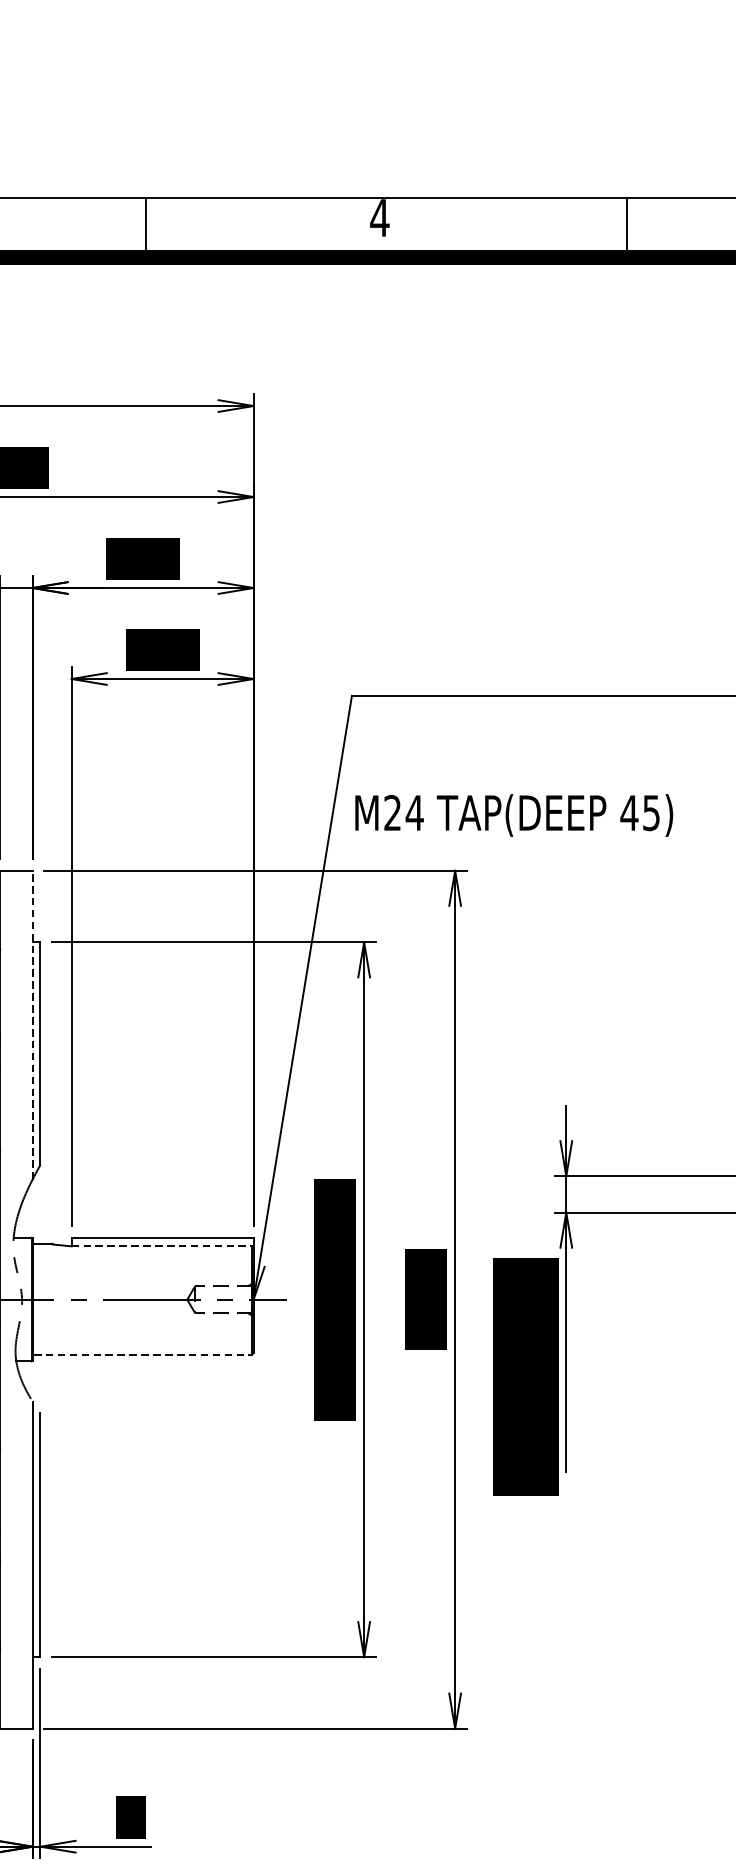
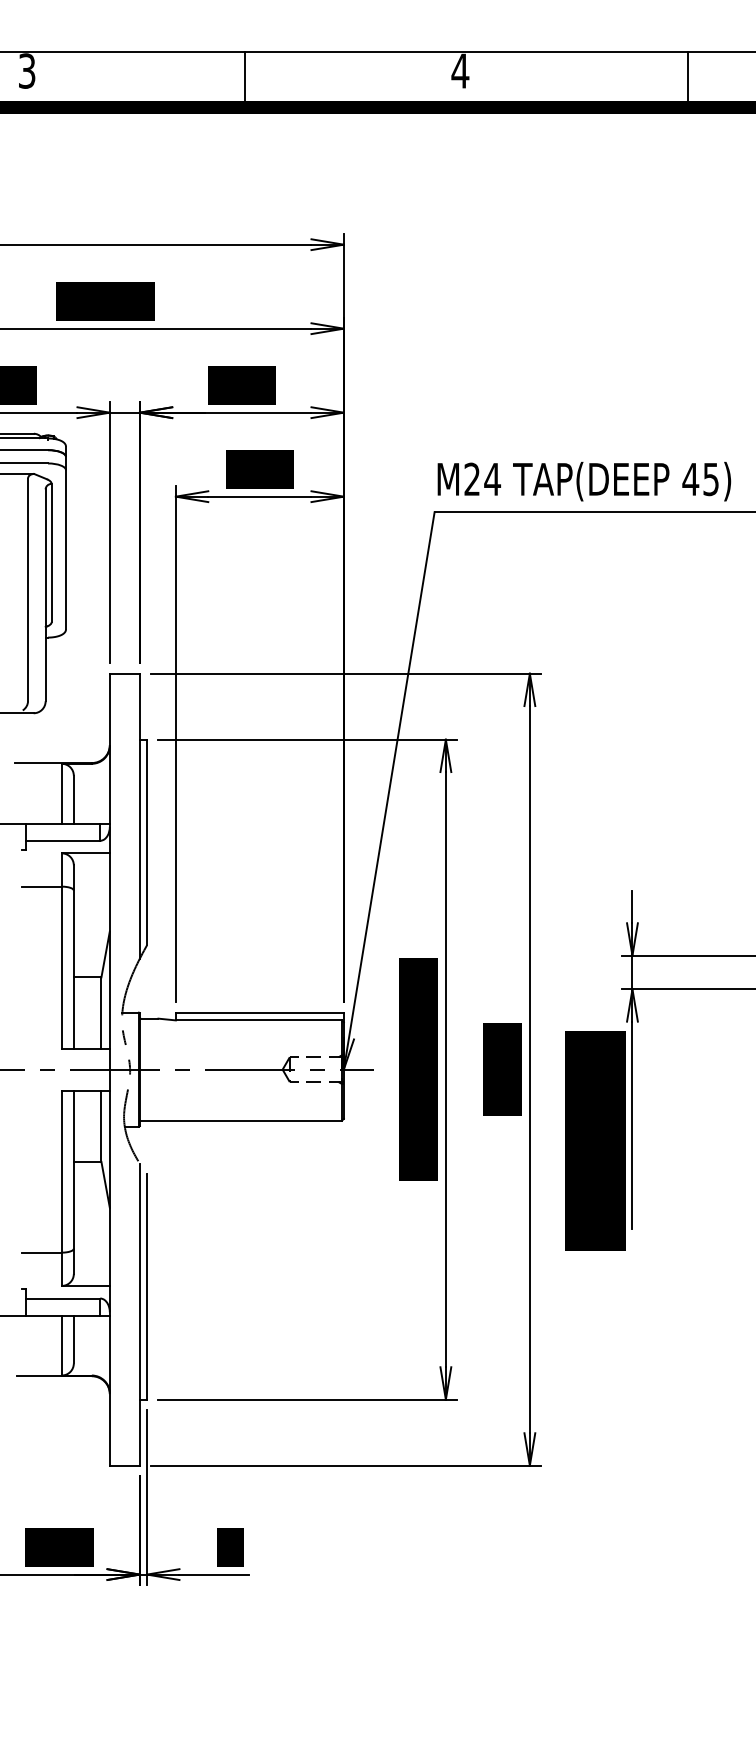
text: (514, 815) -> (584, 481), moved
line: (32, 1025) -> (139, 816), dashed -> solid
line: (162, 1246) -> (259, 1020), dashed -> solid
line: (143, 1354) -> (242, 1120), dashed -> solid

